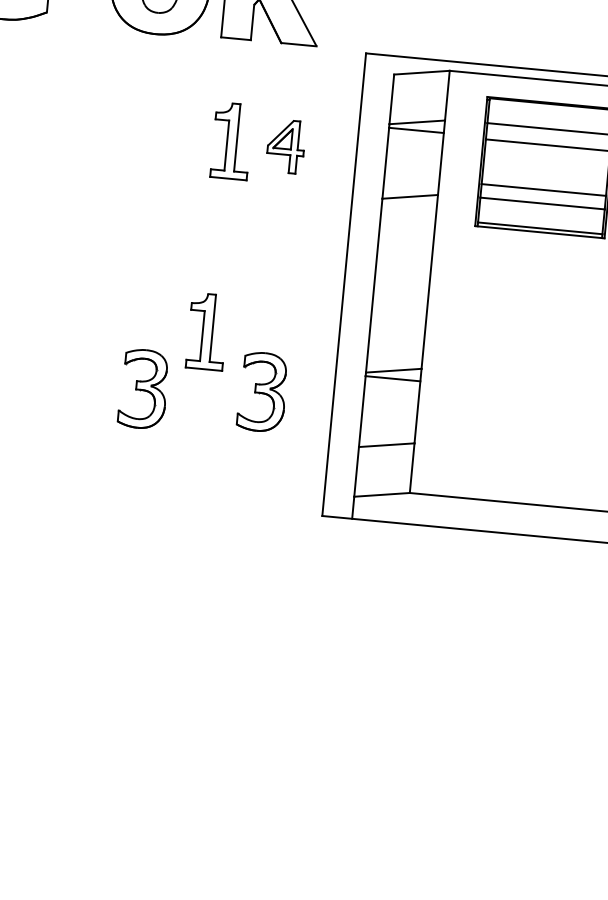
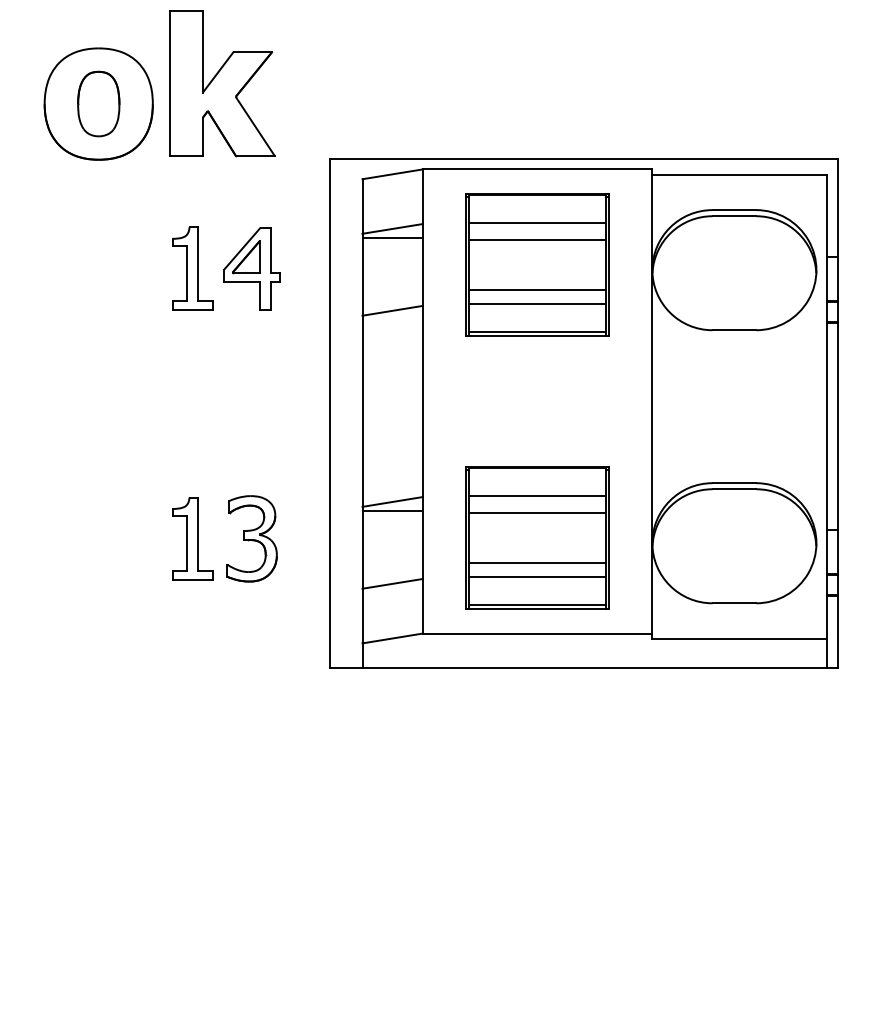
part: (285, 146) -> (251, 268), size x1.43
part: (207, 331) -> (192, 538), moved
part: (143, 388) -> (121, 547), removed
part: (522, 415) -> (537, 537), added

